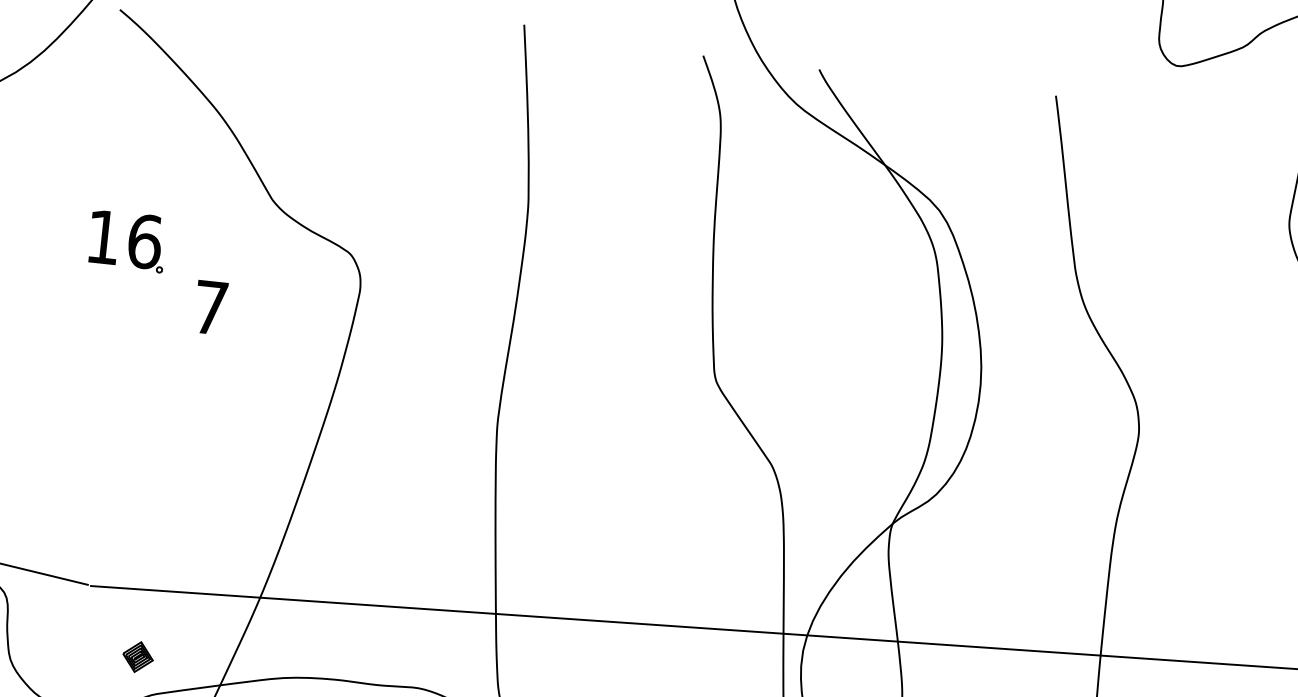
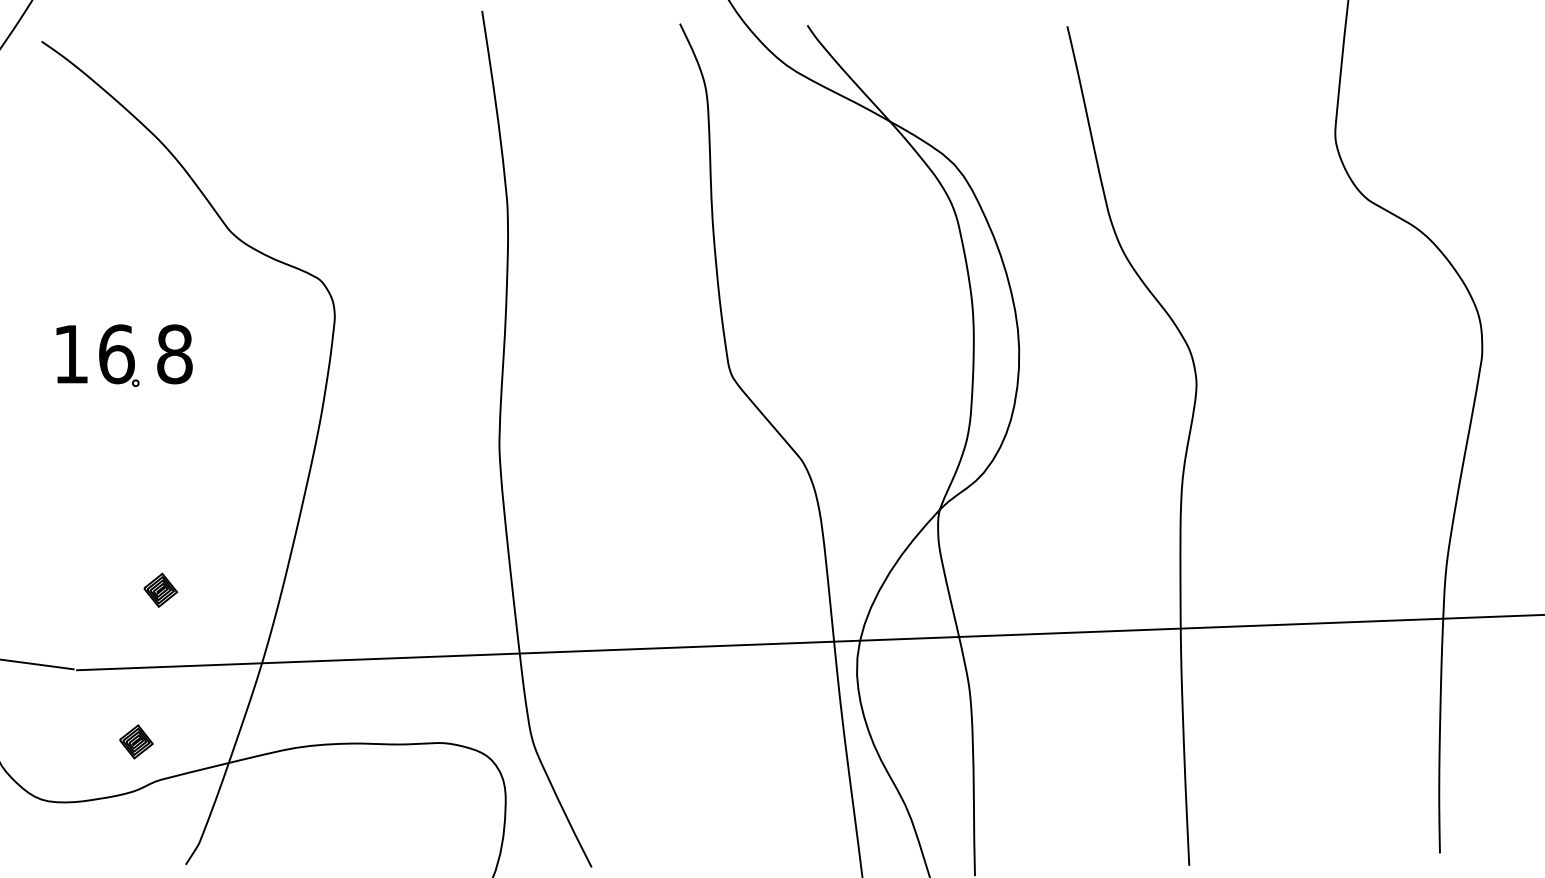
part: (127, 240) -> (97, 355), moved
text: (210, 307) -> (174, 354), 7 -> 8
part: (174, 520) -> (160, 589), added

